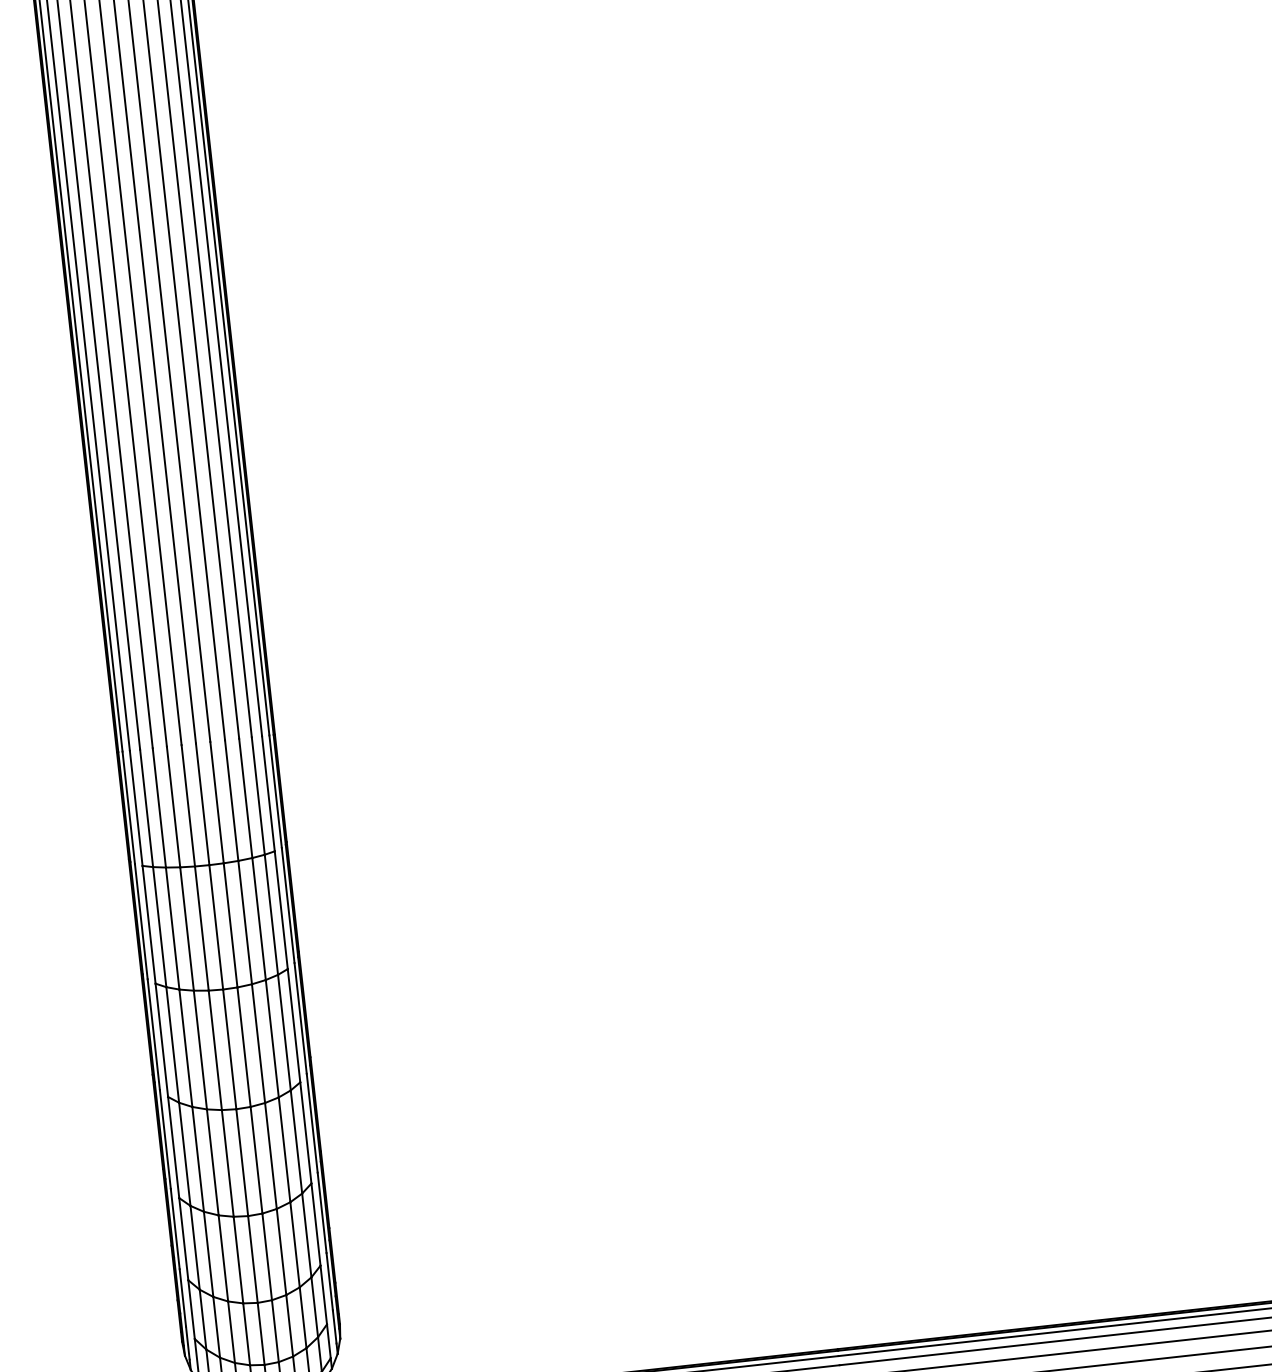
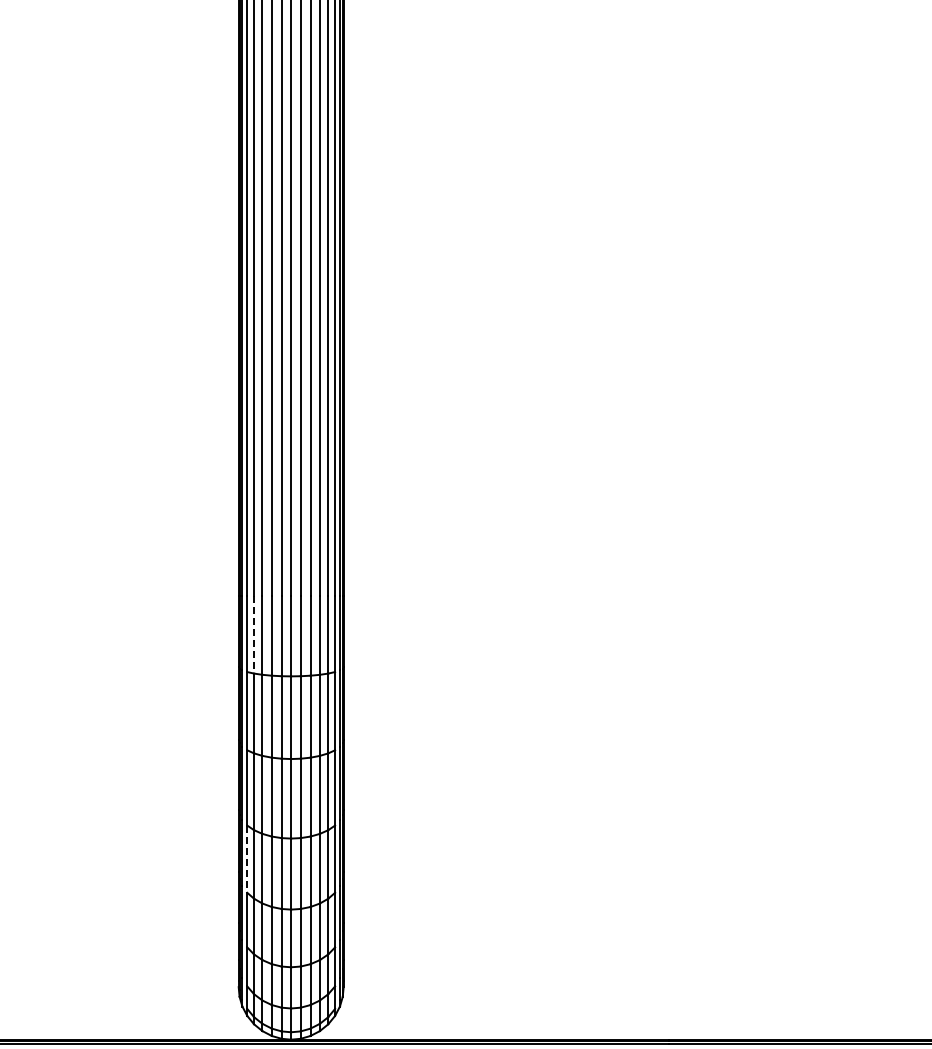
line: (147, 809) -> (254, 635), solid -> dashed
line: (174, 1147) -> (247, 859), solid -> dashed

